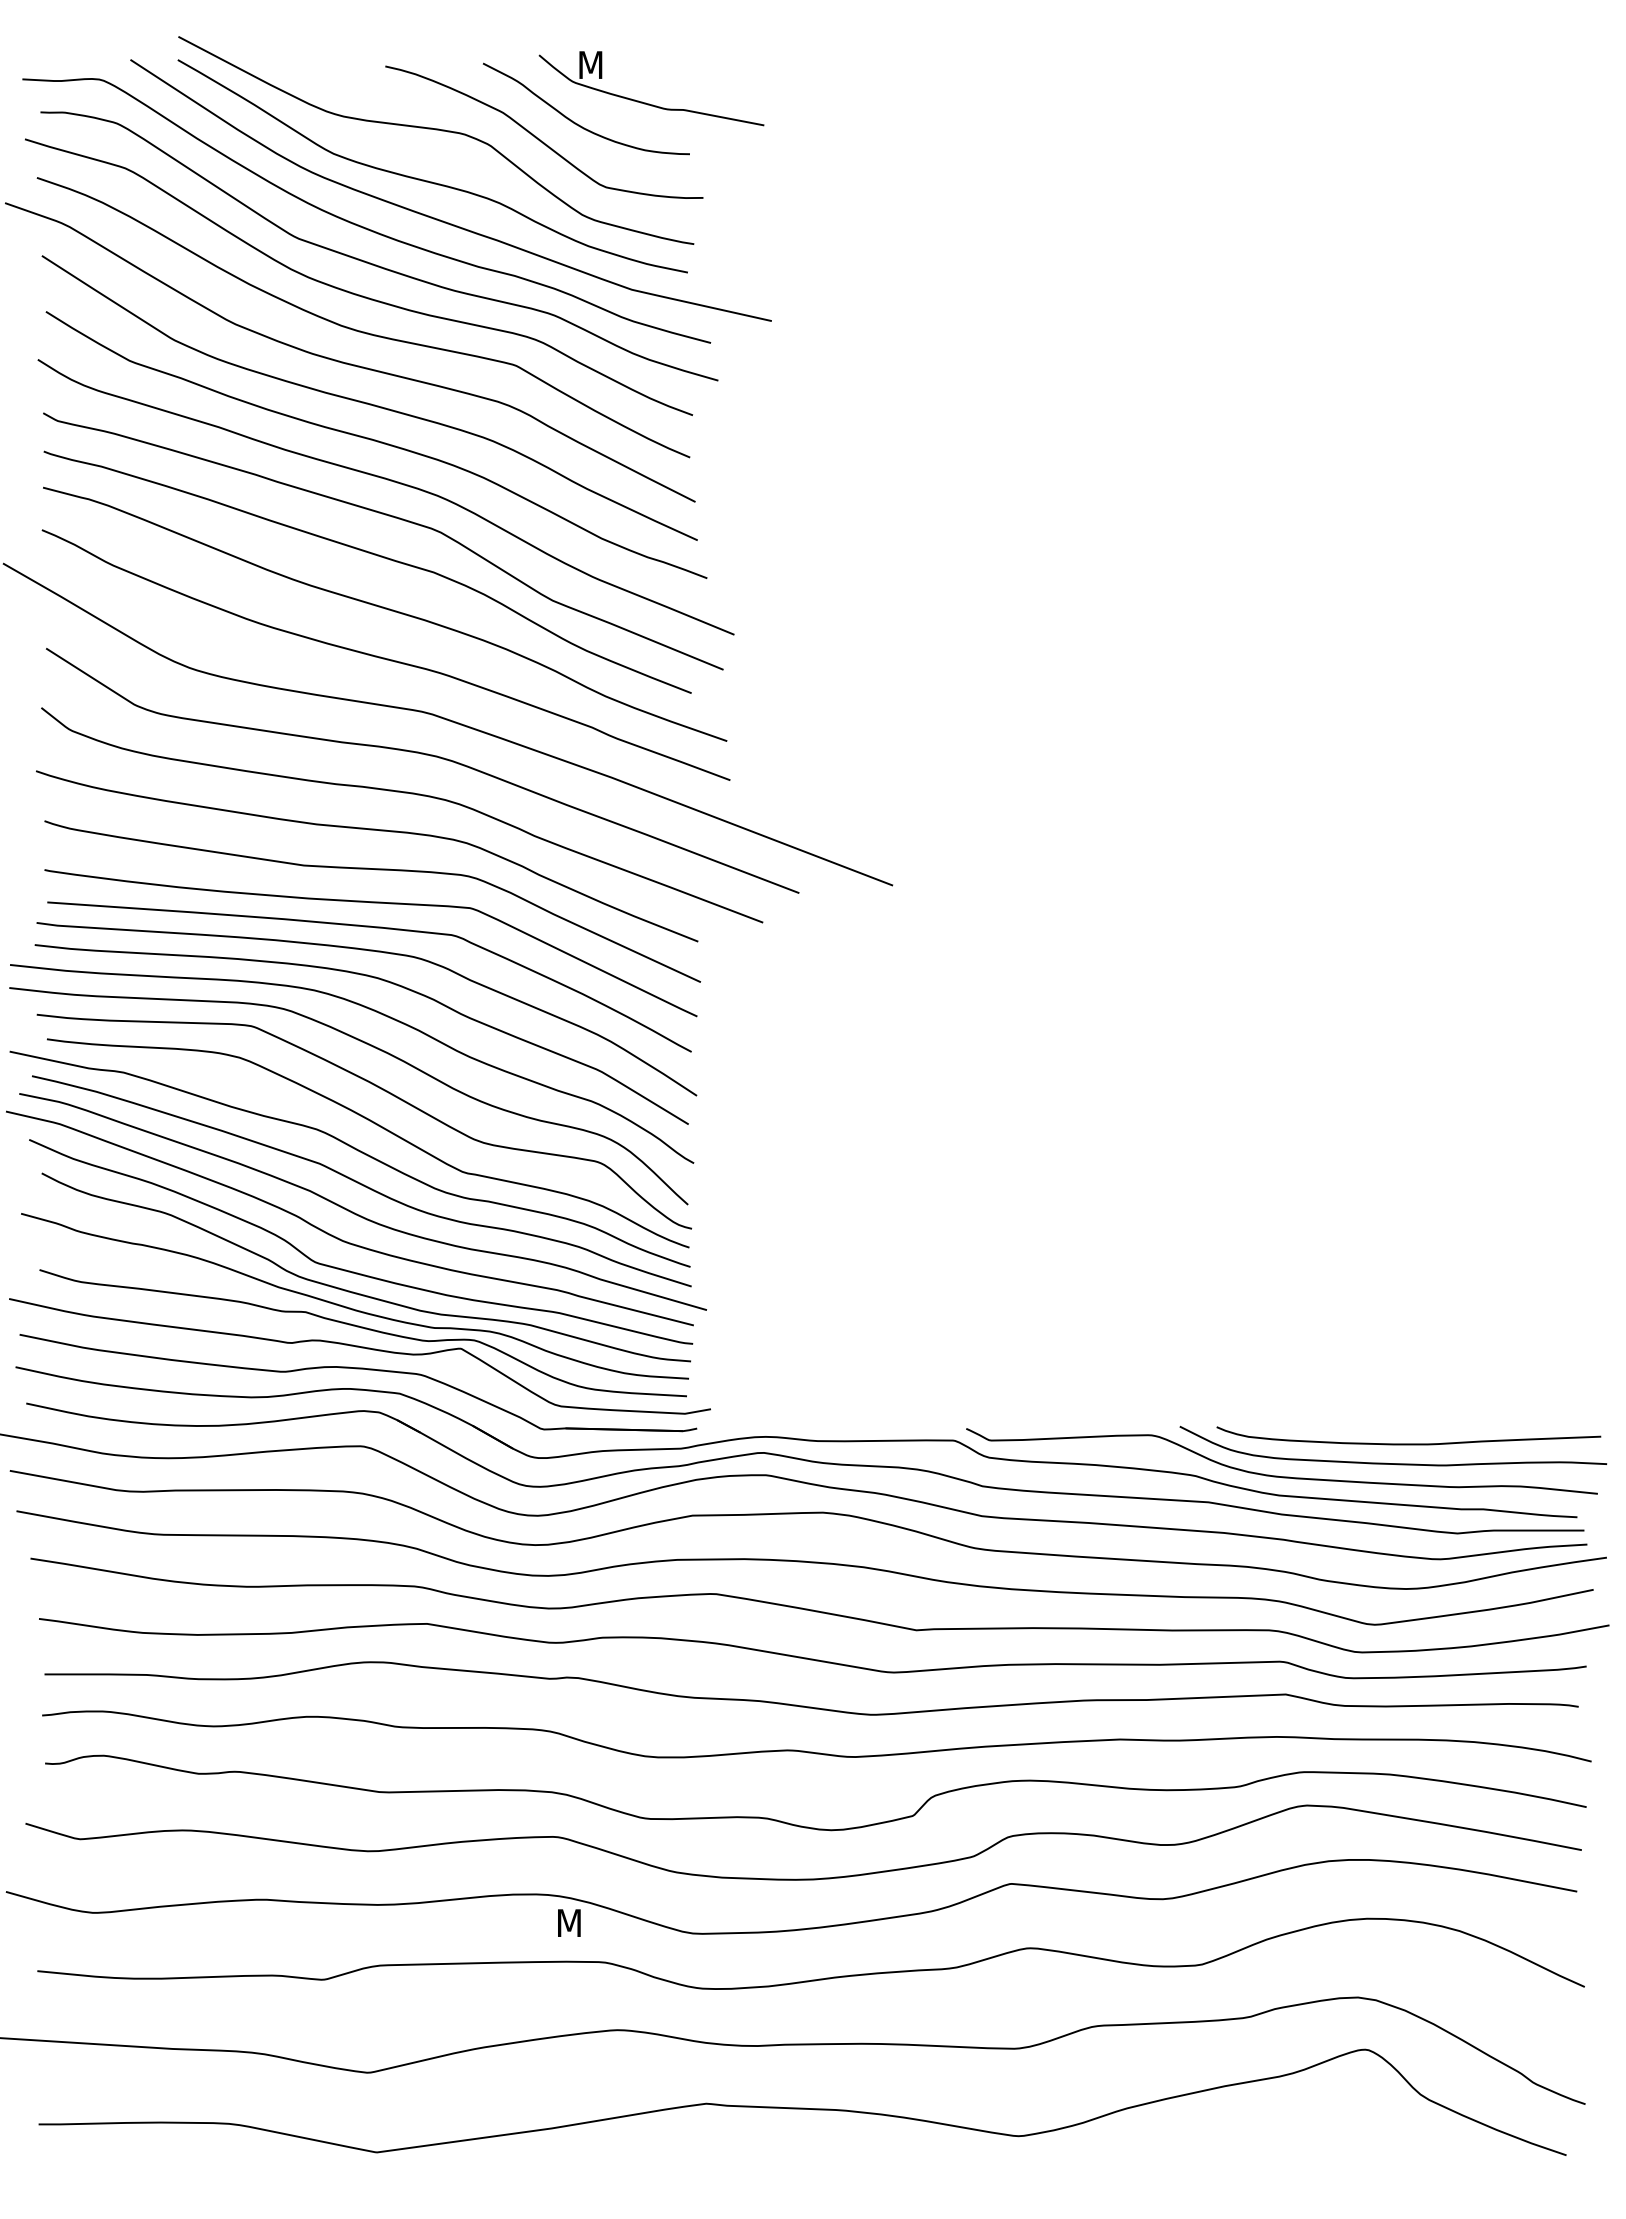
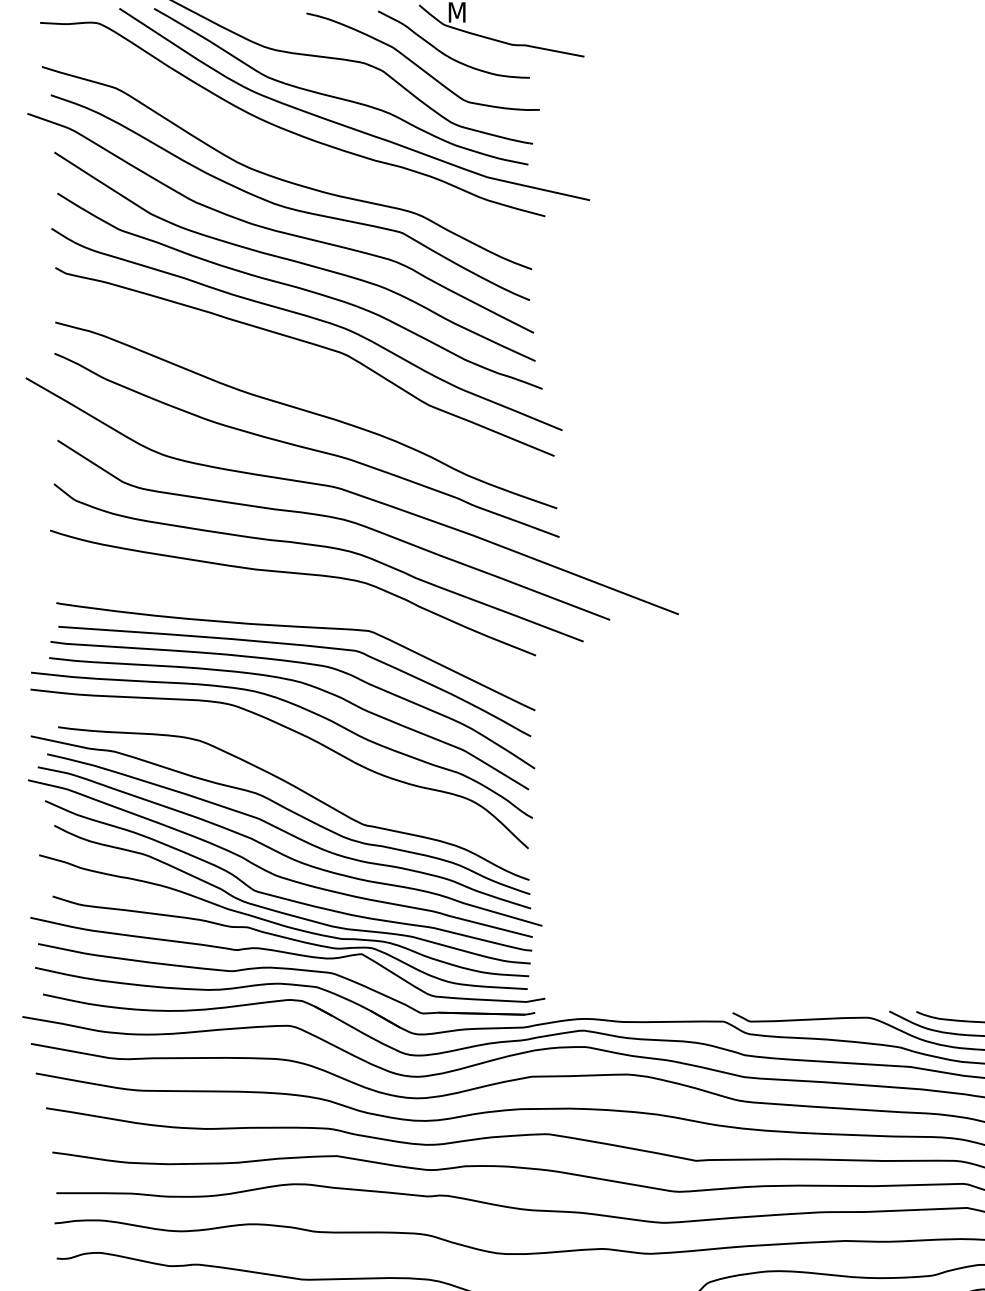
curve: (373, 263) -> (297, 158), removed
curve: (371, 554) -> (296, 371), removed
curve: (376, 870) -> (299, 603), removed
curve: (380, 1089) -> (302, 764), removed

